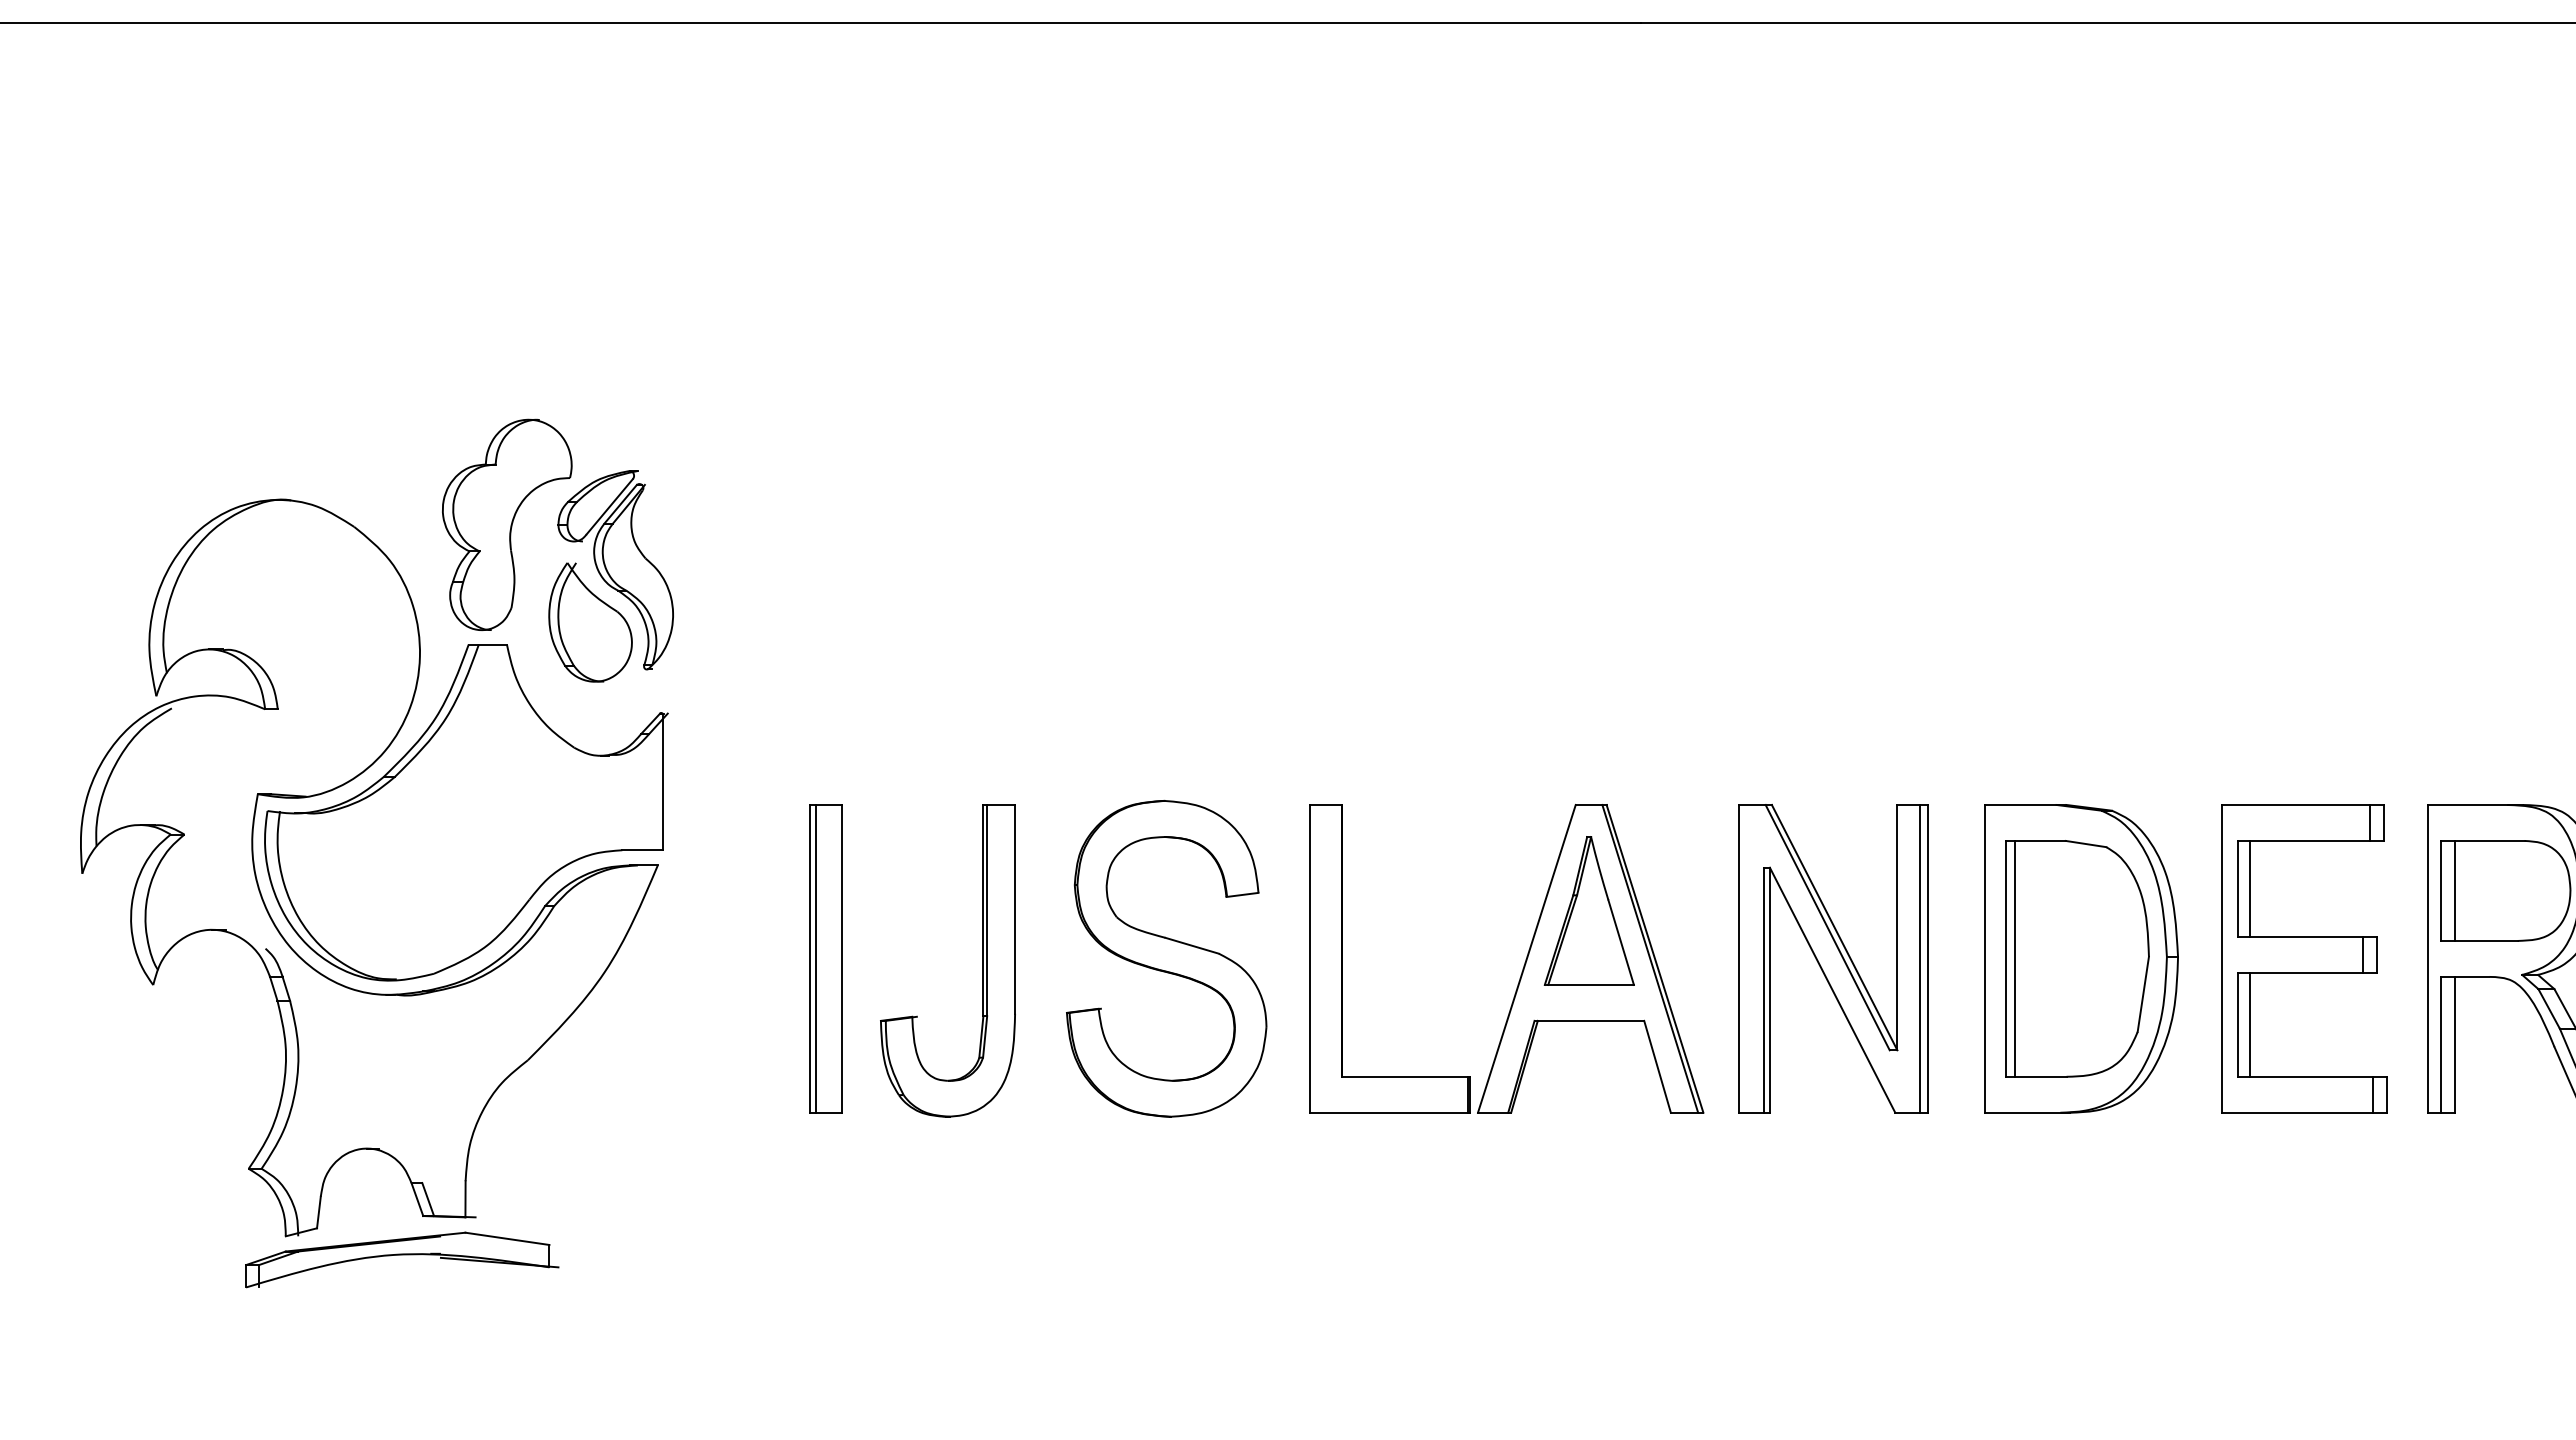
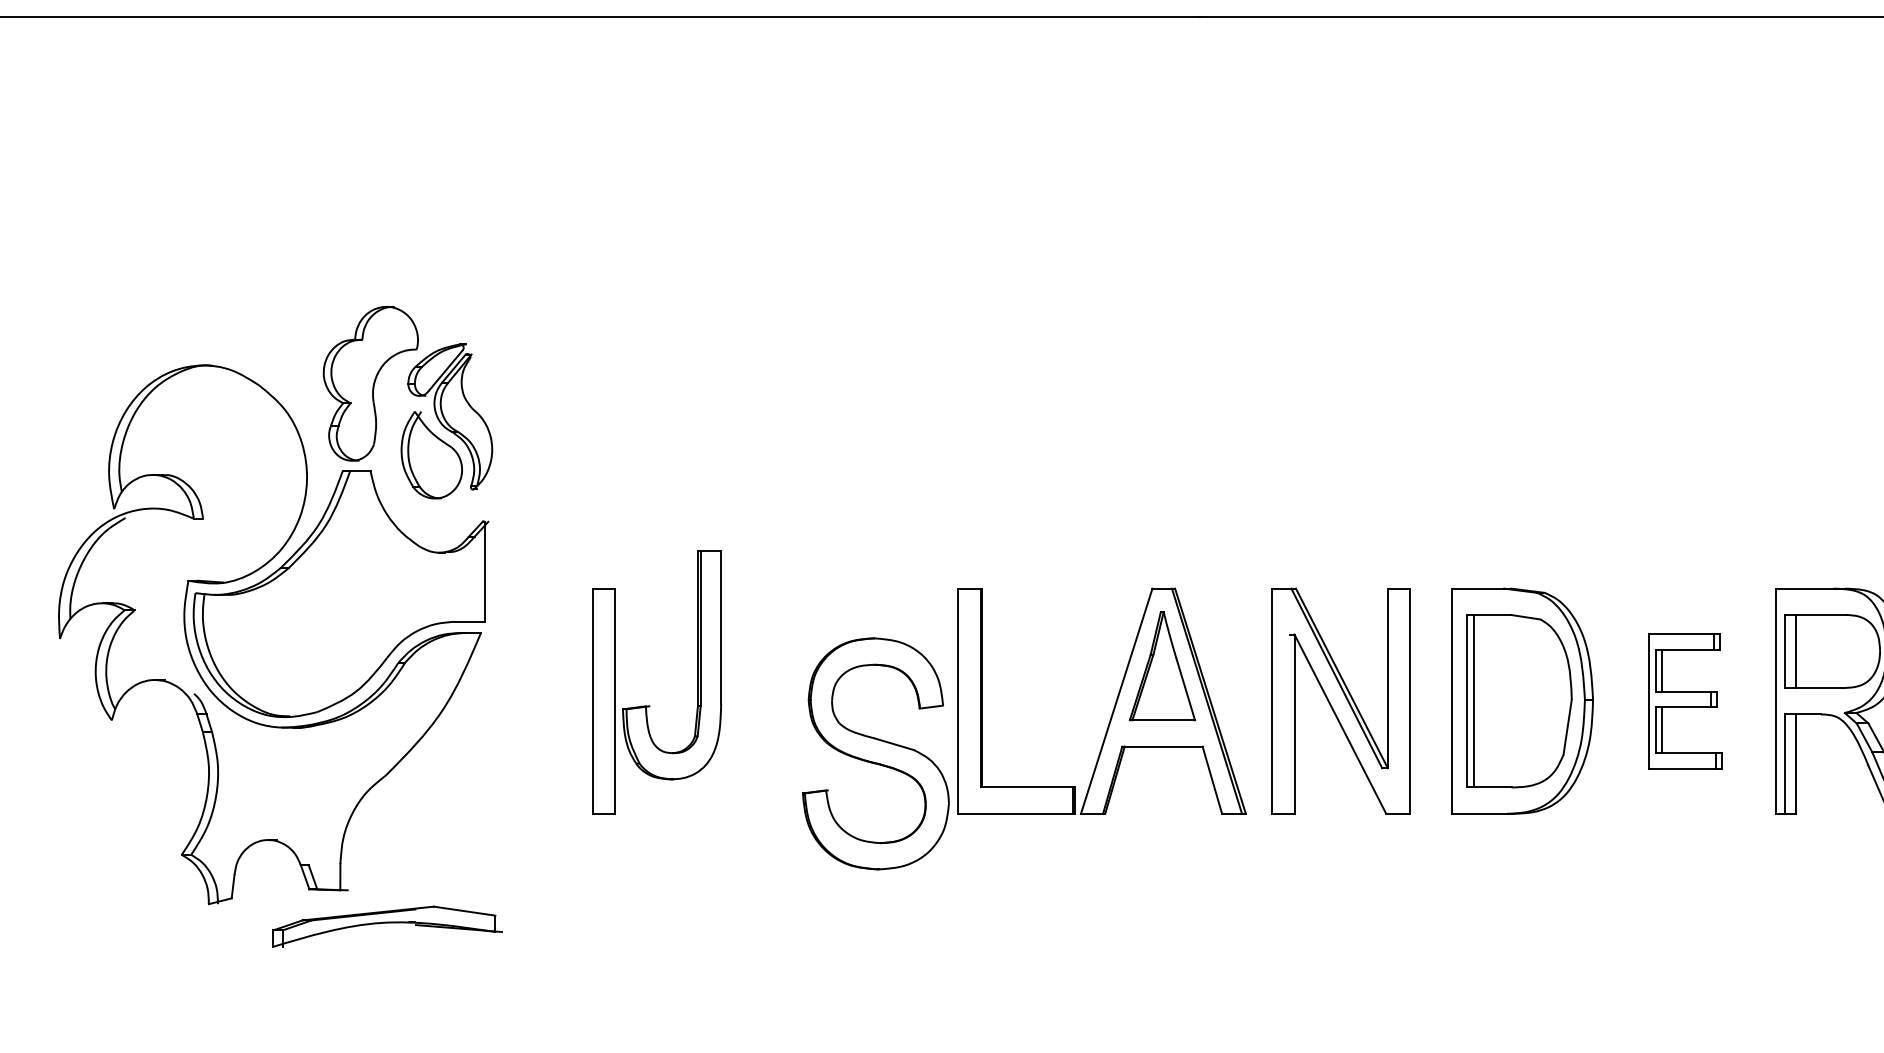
line: (816, 958) -> (597, 700), removed
part: (1166, 958) -> (875, 753), moved
line: (1919, 958) -> (1403, 700), removed
part: (2304, 958) -> (1685, 700), size x0.6
part: (982, 960) -> (697, 665), moved
line: (1763, 989) -> (1289, 723), removed
part: (402, 1259) -> (387, 926), moved

